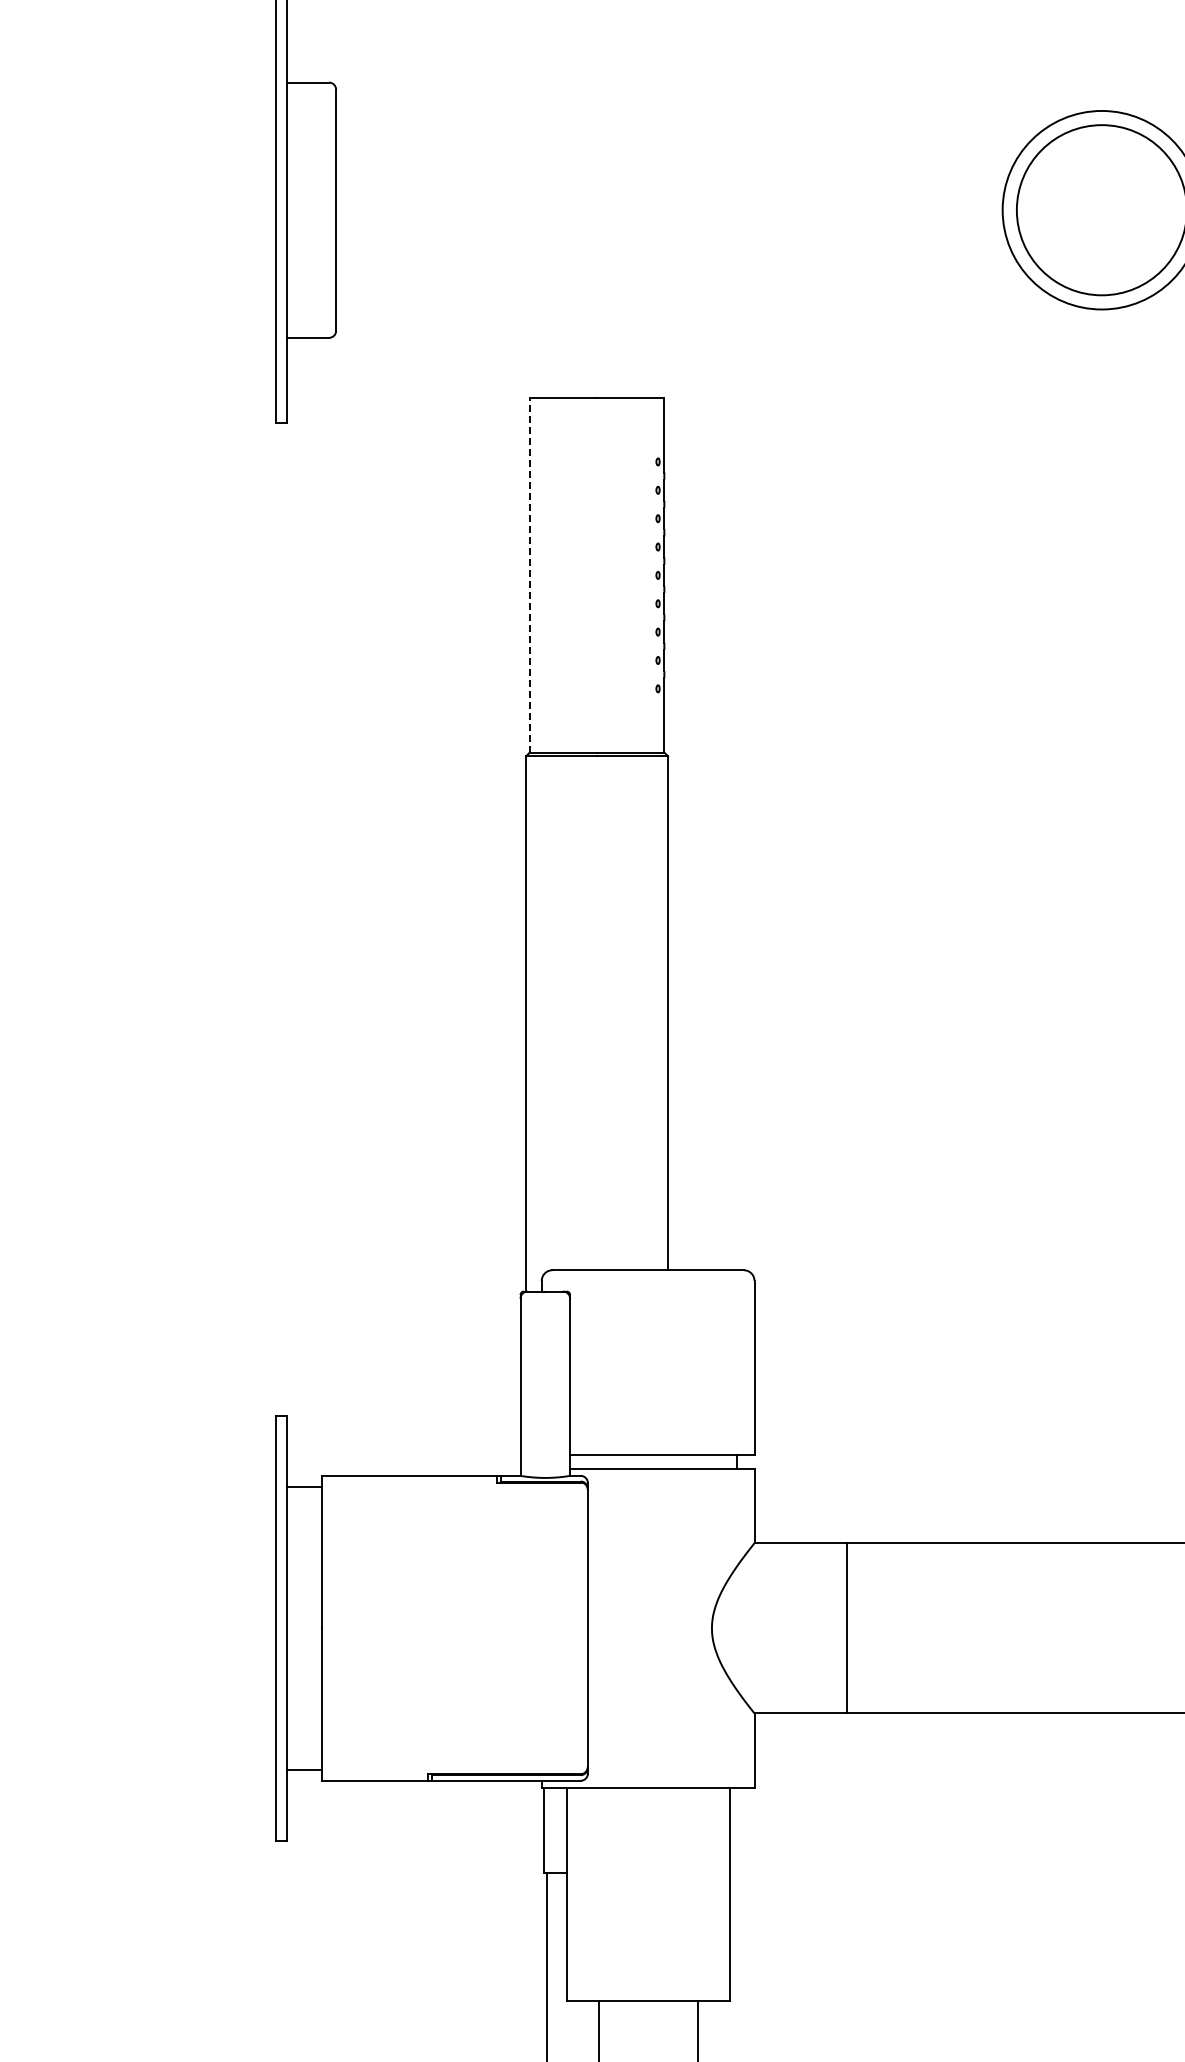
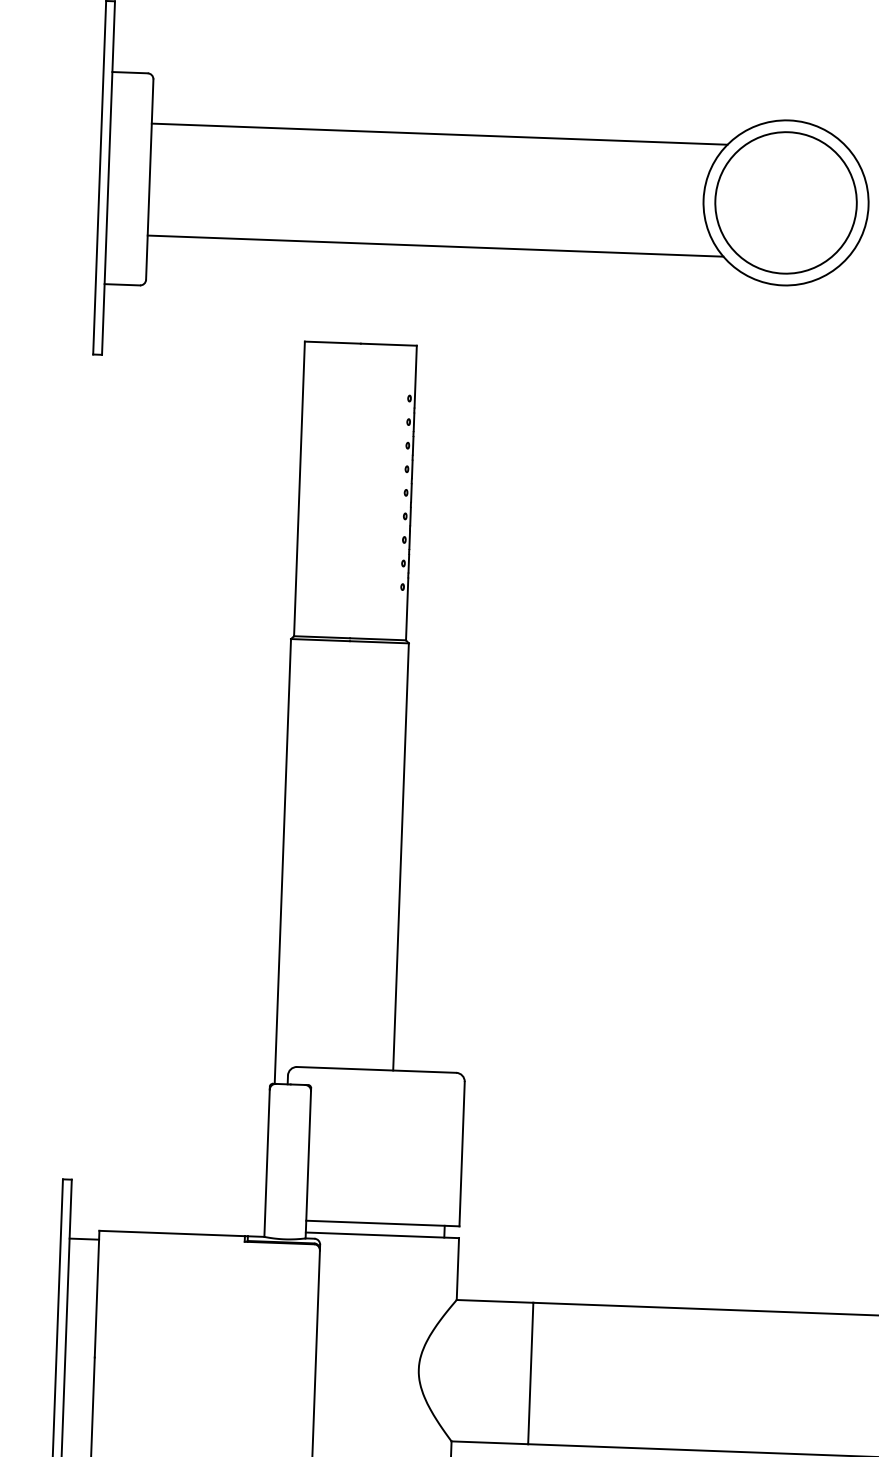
line: (682, 142) -> (439, 133), added
line: (682, 277) -> (435, 246), added
line: (529, 574) -> (299, 488), dashed -> solid

